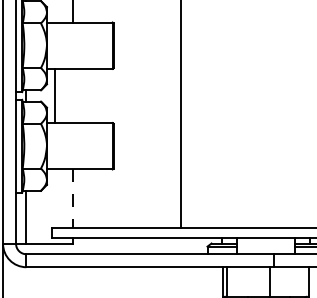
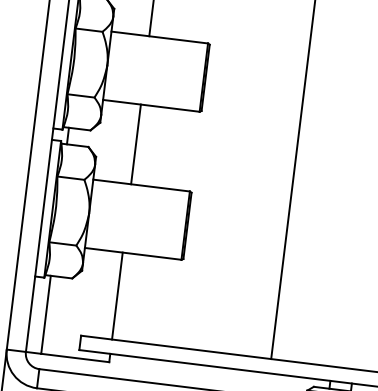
line: (54, 95) -> (135, 143), moved
line: (72, 198) -> (117, 295), dashed -> solid

